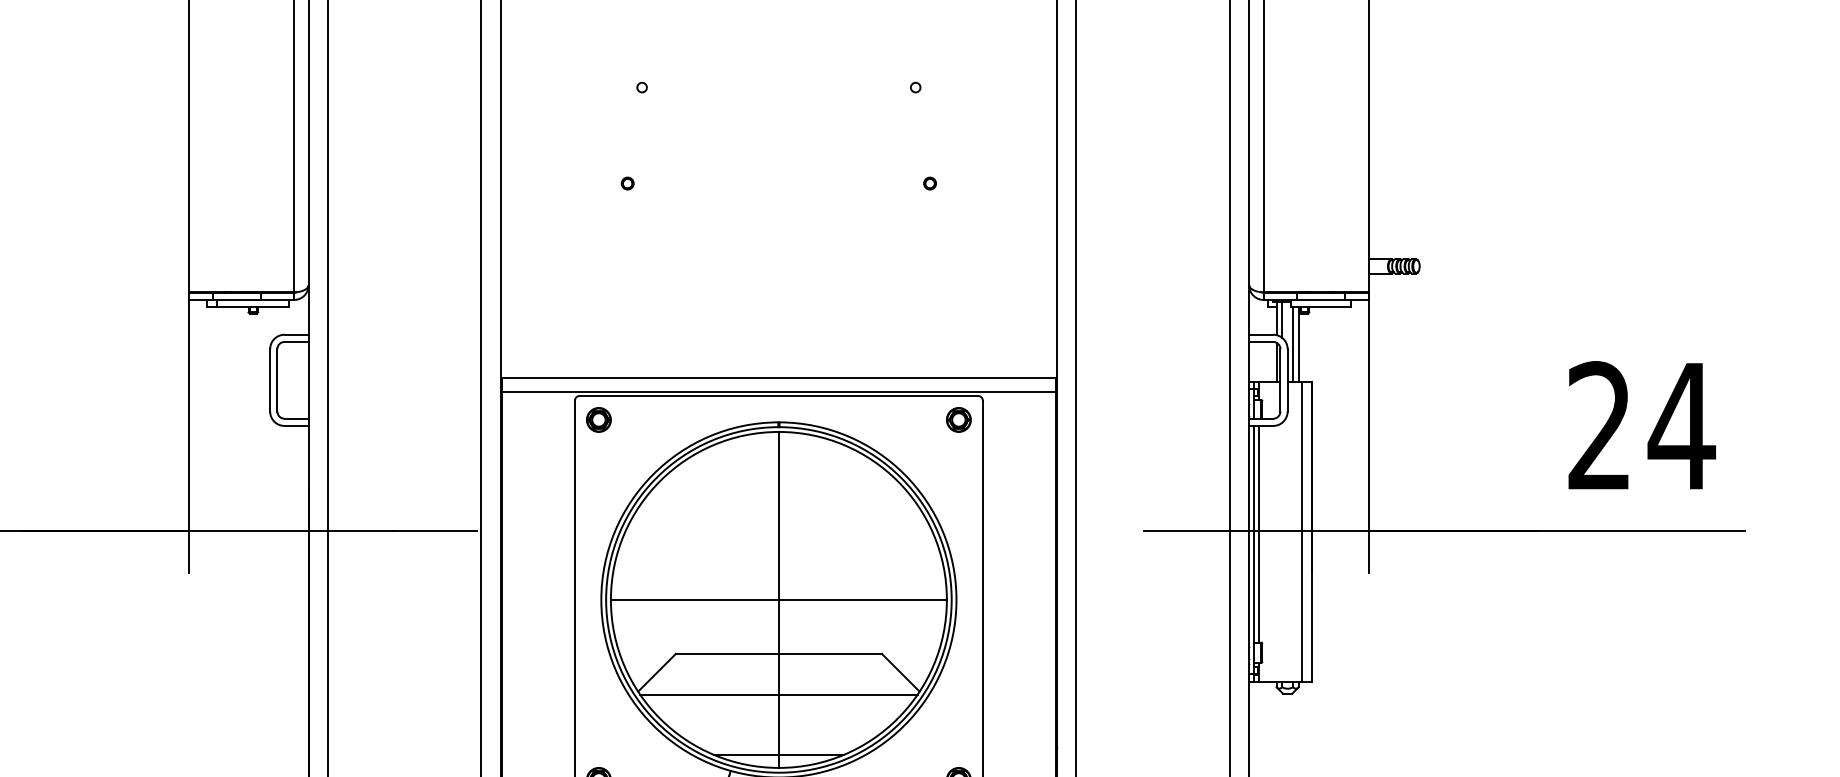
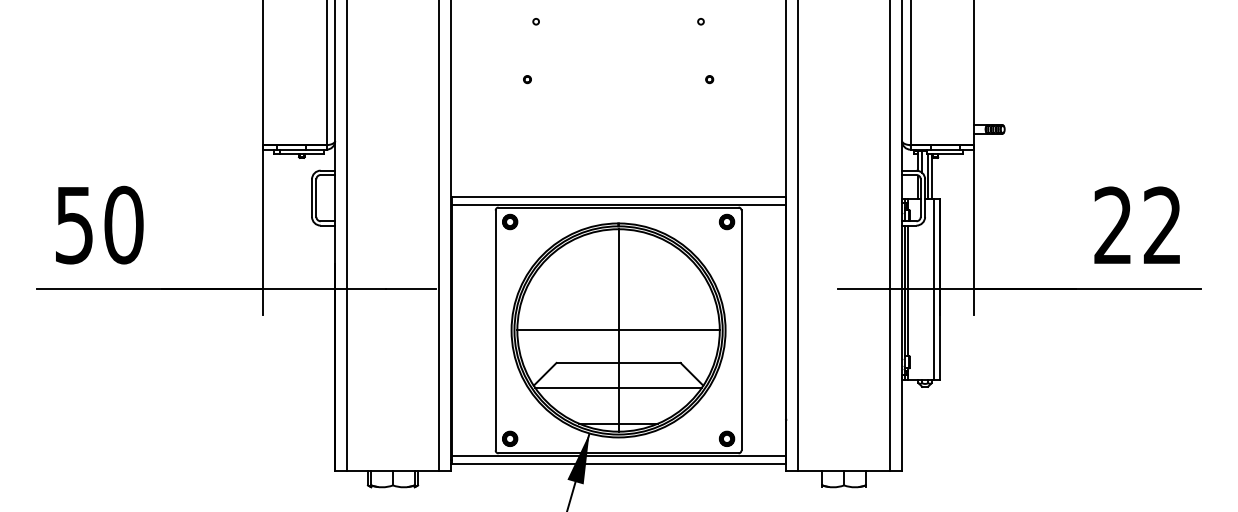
text: (1681, 424) -> (1162, 224), 24 -> 22

